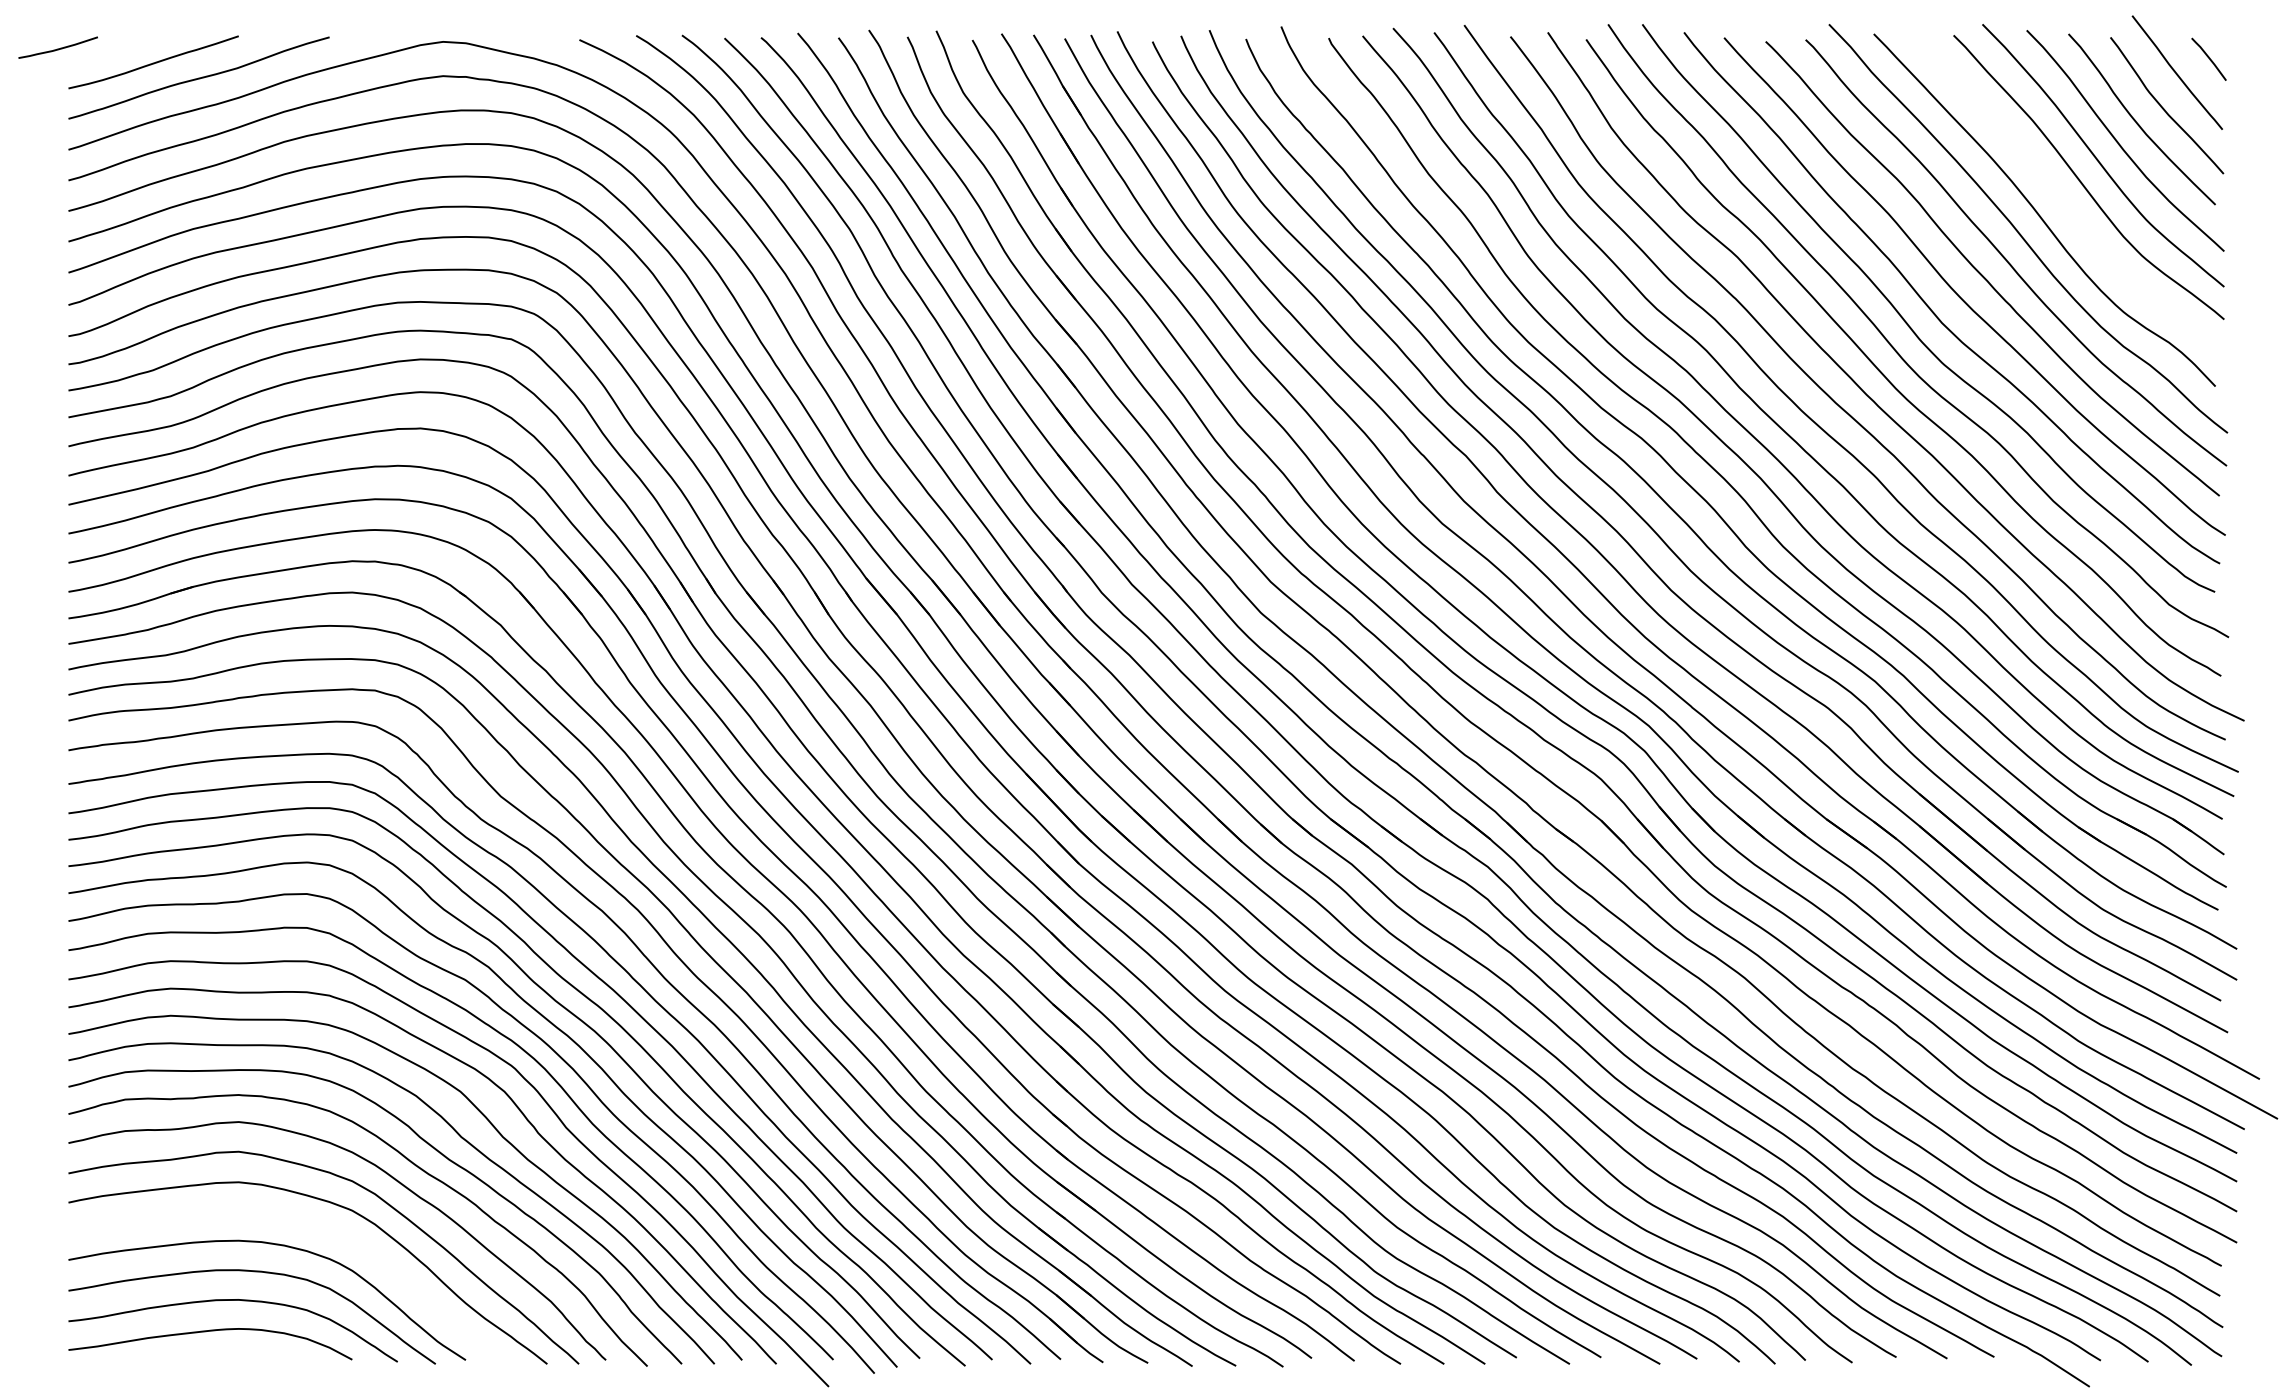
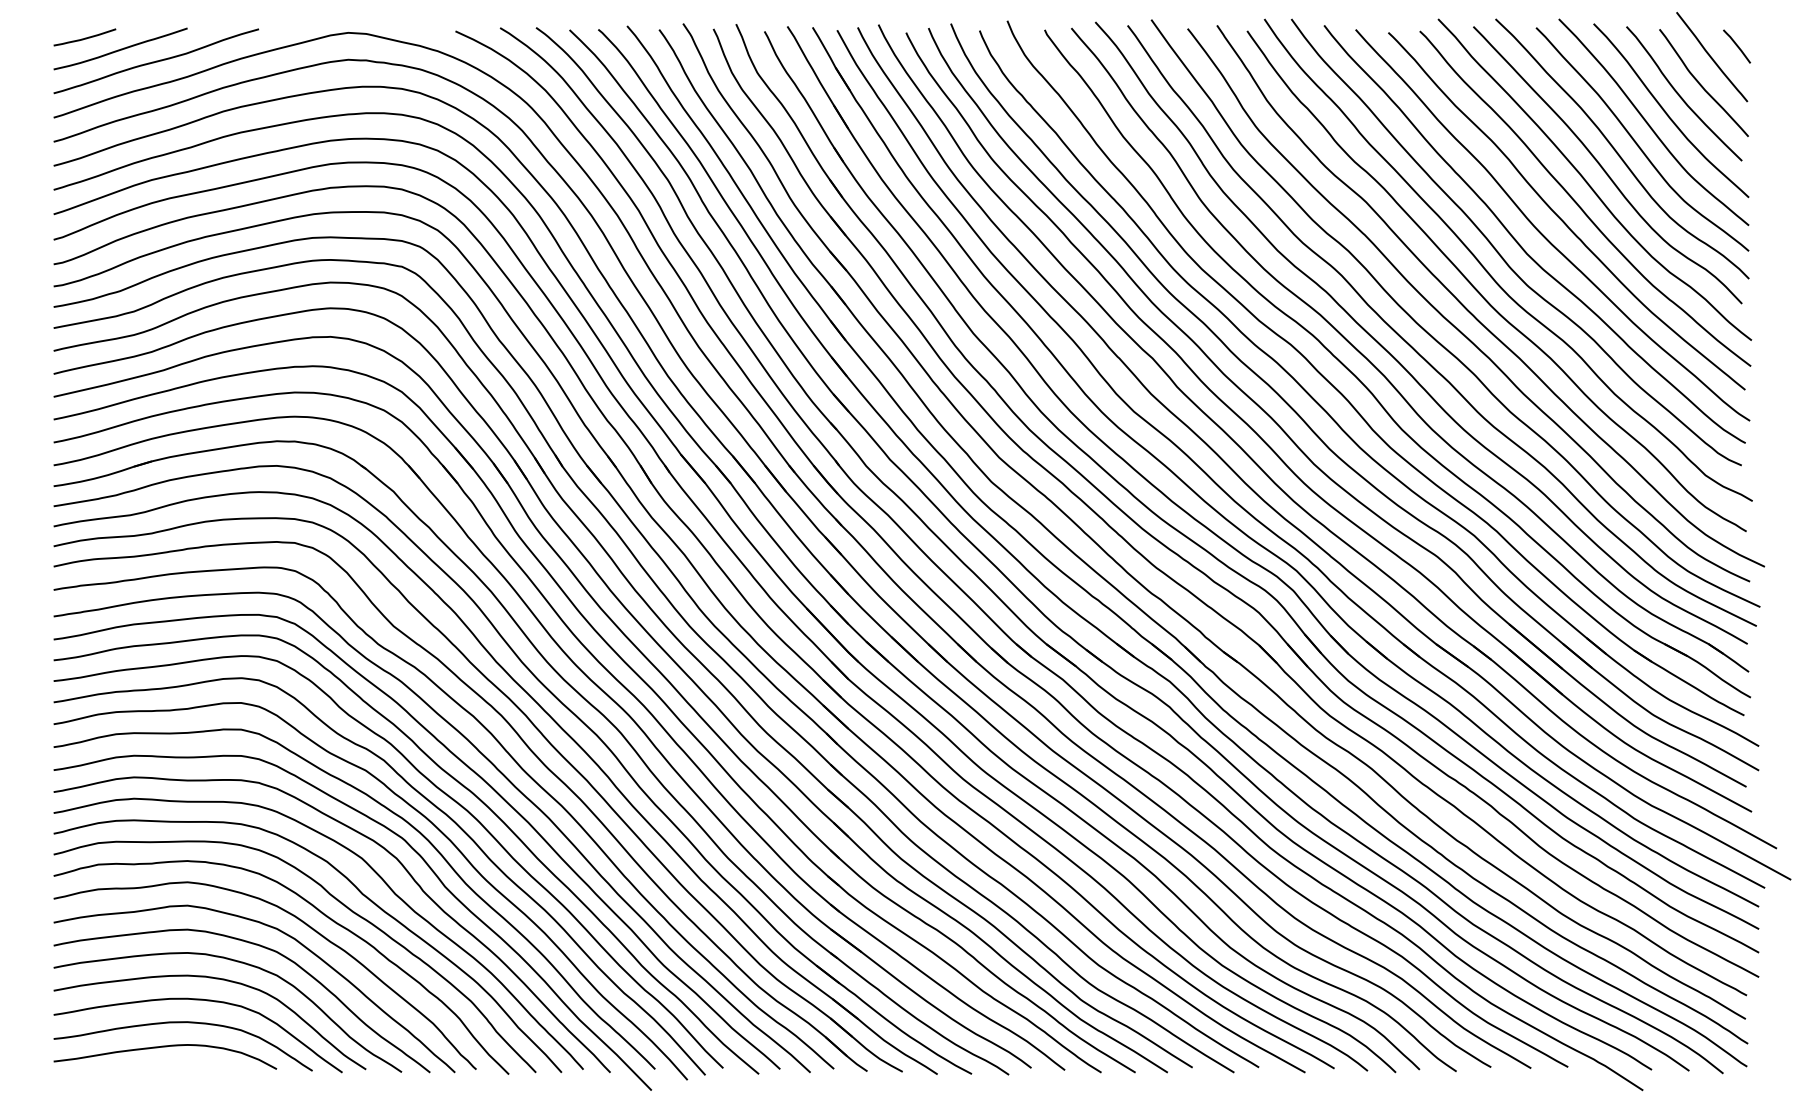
curve: (57, 48) -> (84, 38), moved
curve: (2057, 193) -> (1617, 152), added
curve: (308, 1225) -> (242, 963), added

